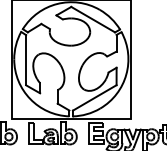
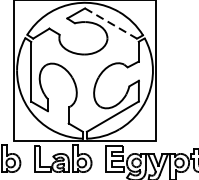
line: (93, 19) -> (111, 23), solid -> dashed

